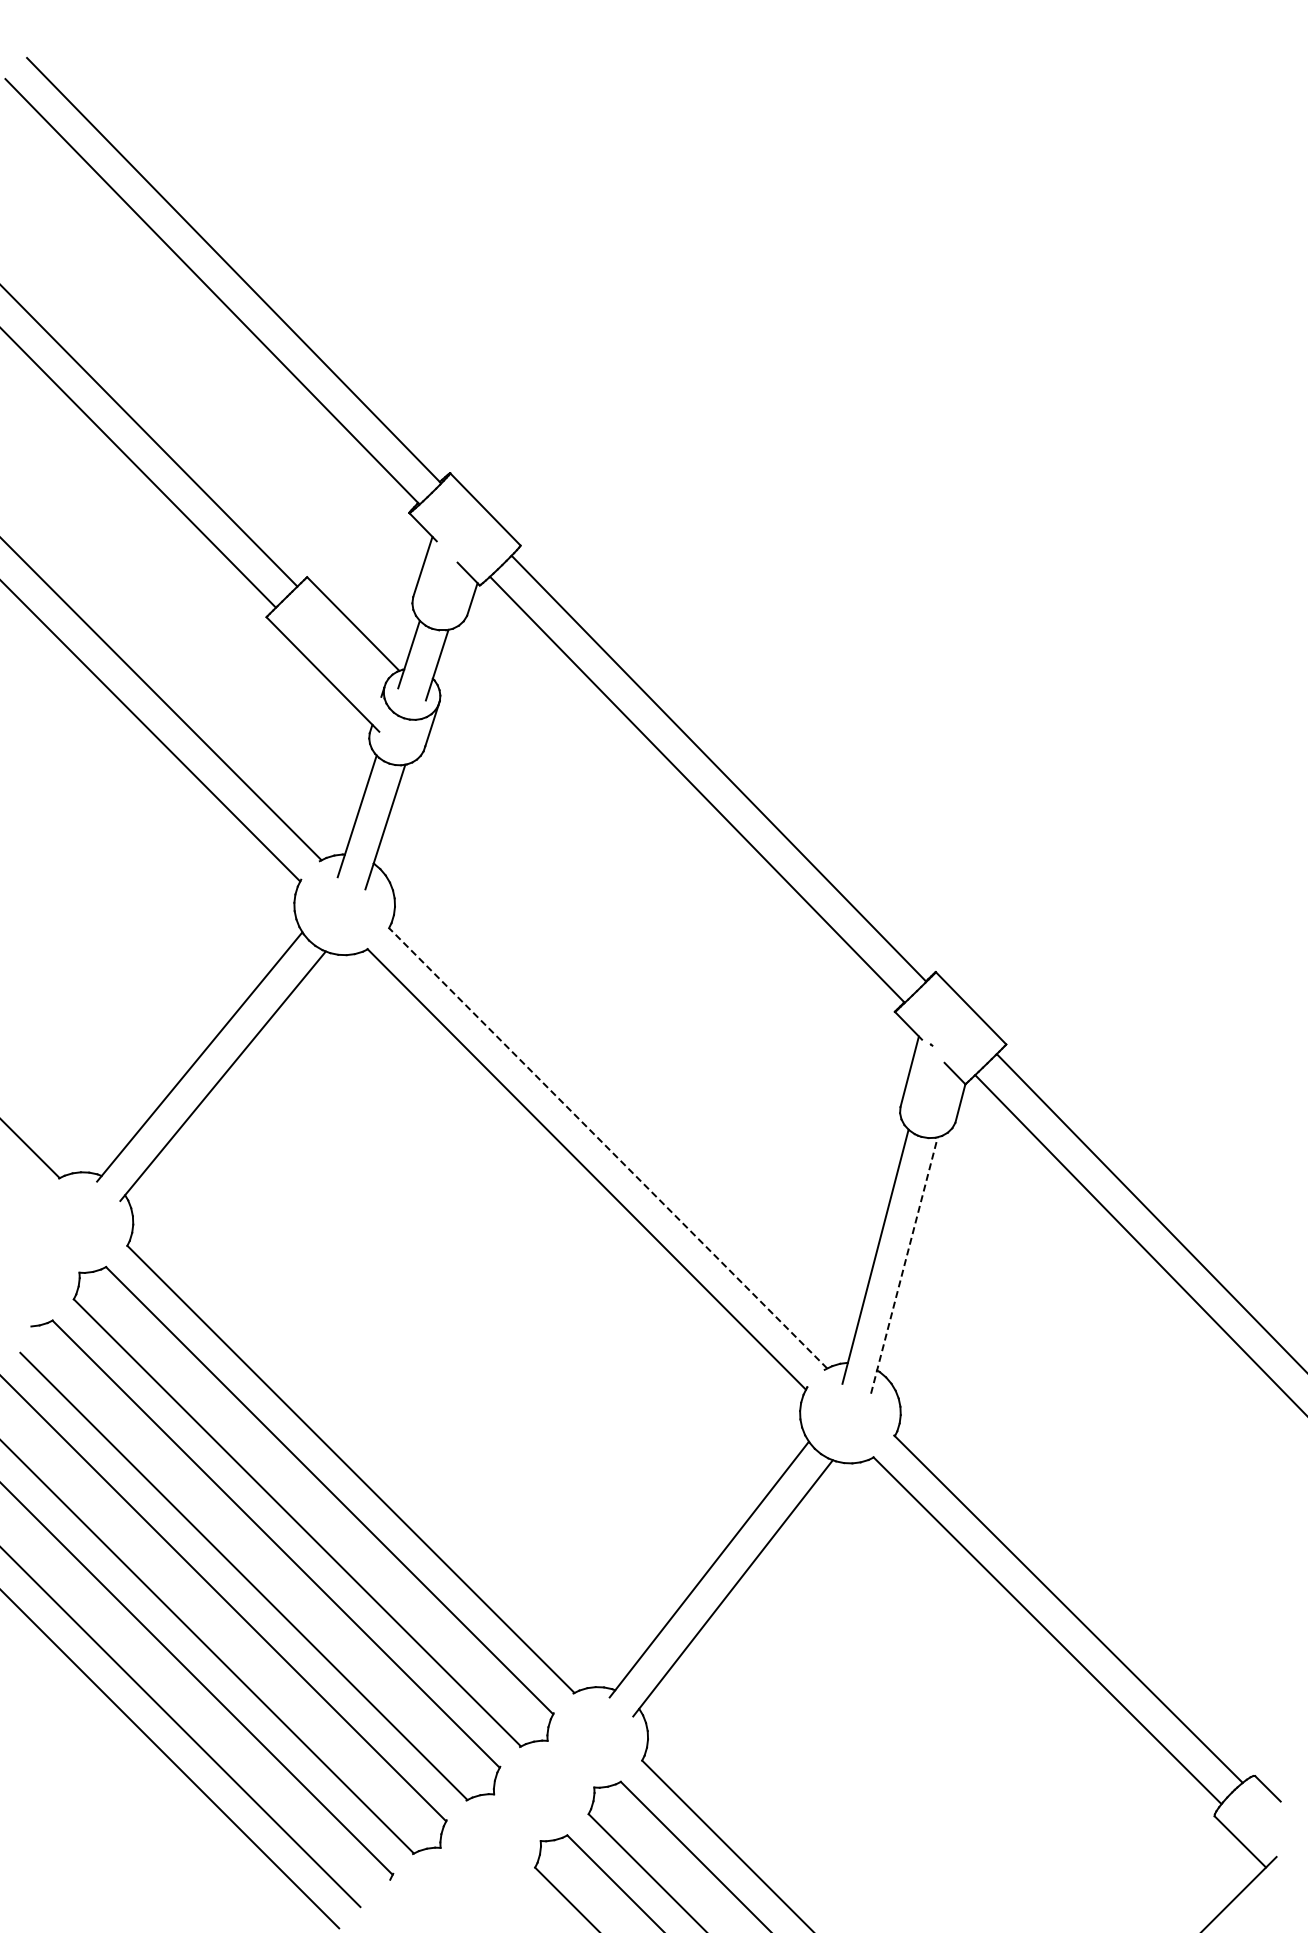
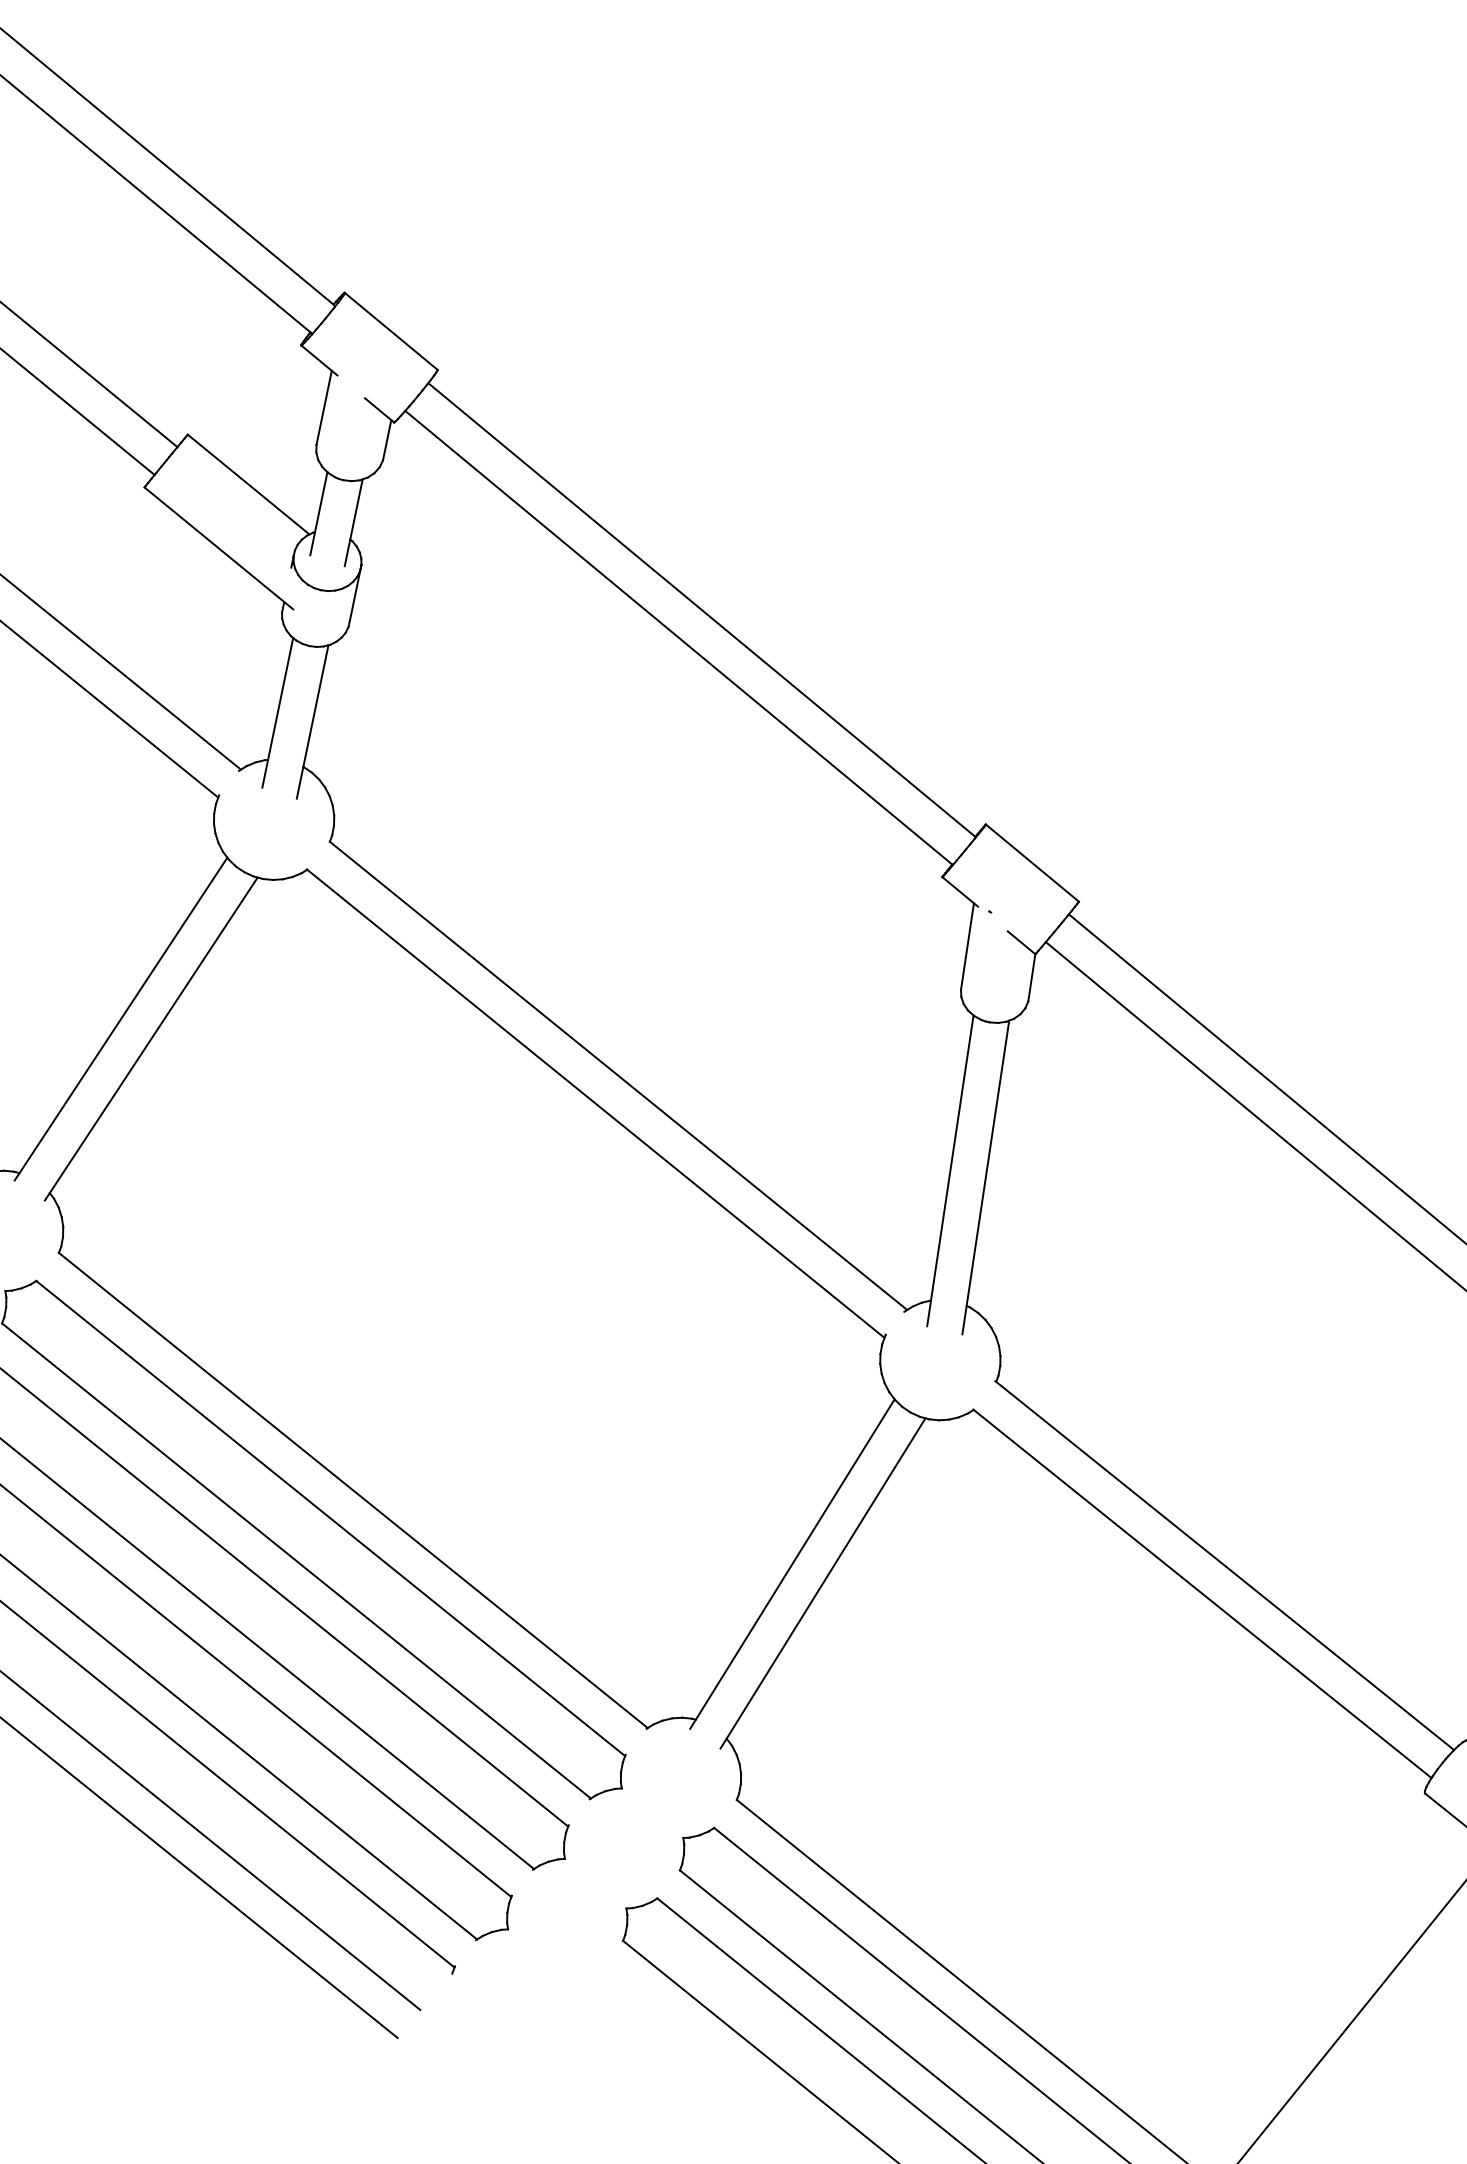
line: (608, 1148) -> (618, 1076), dashed -> solid
line: (904, 1265) -> (985, 1177), dashed -> solid

